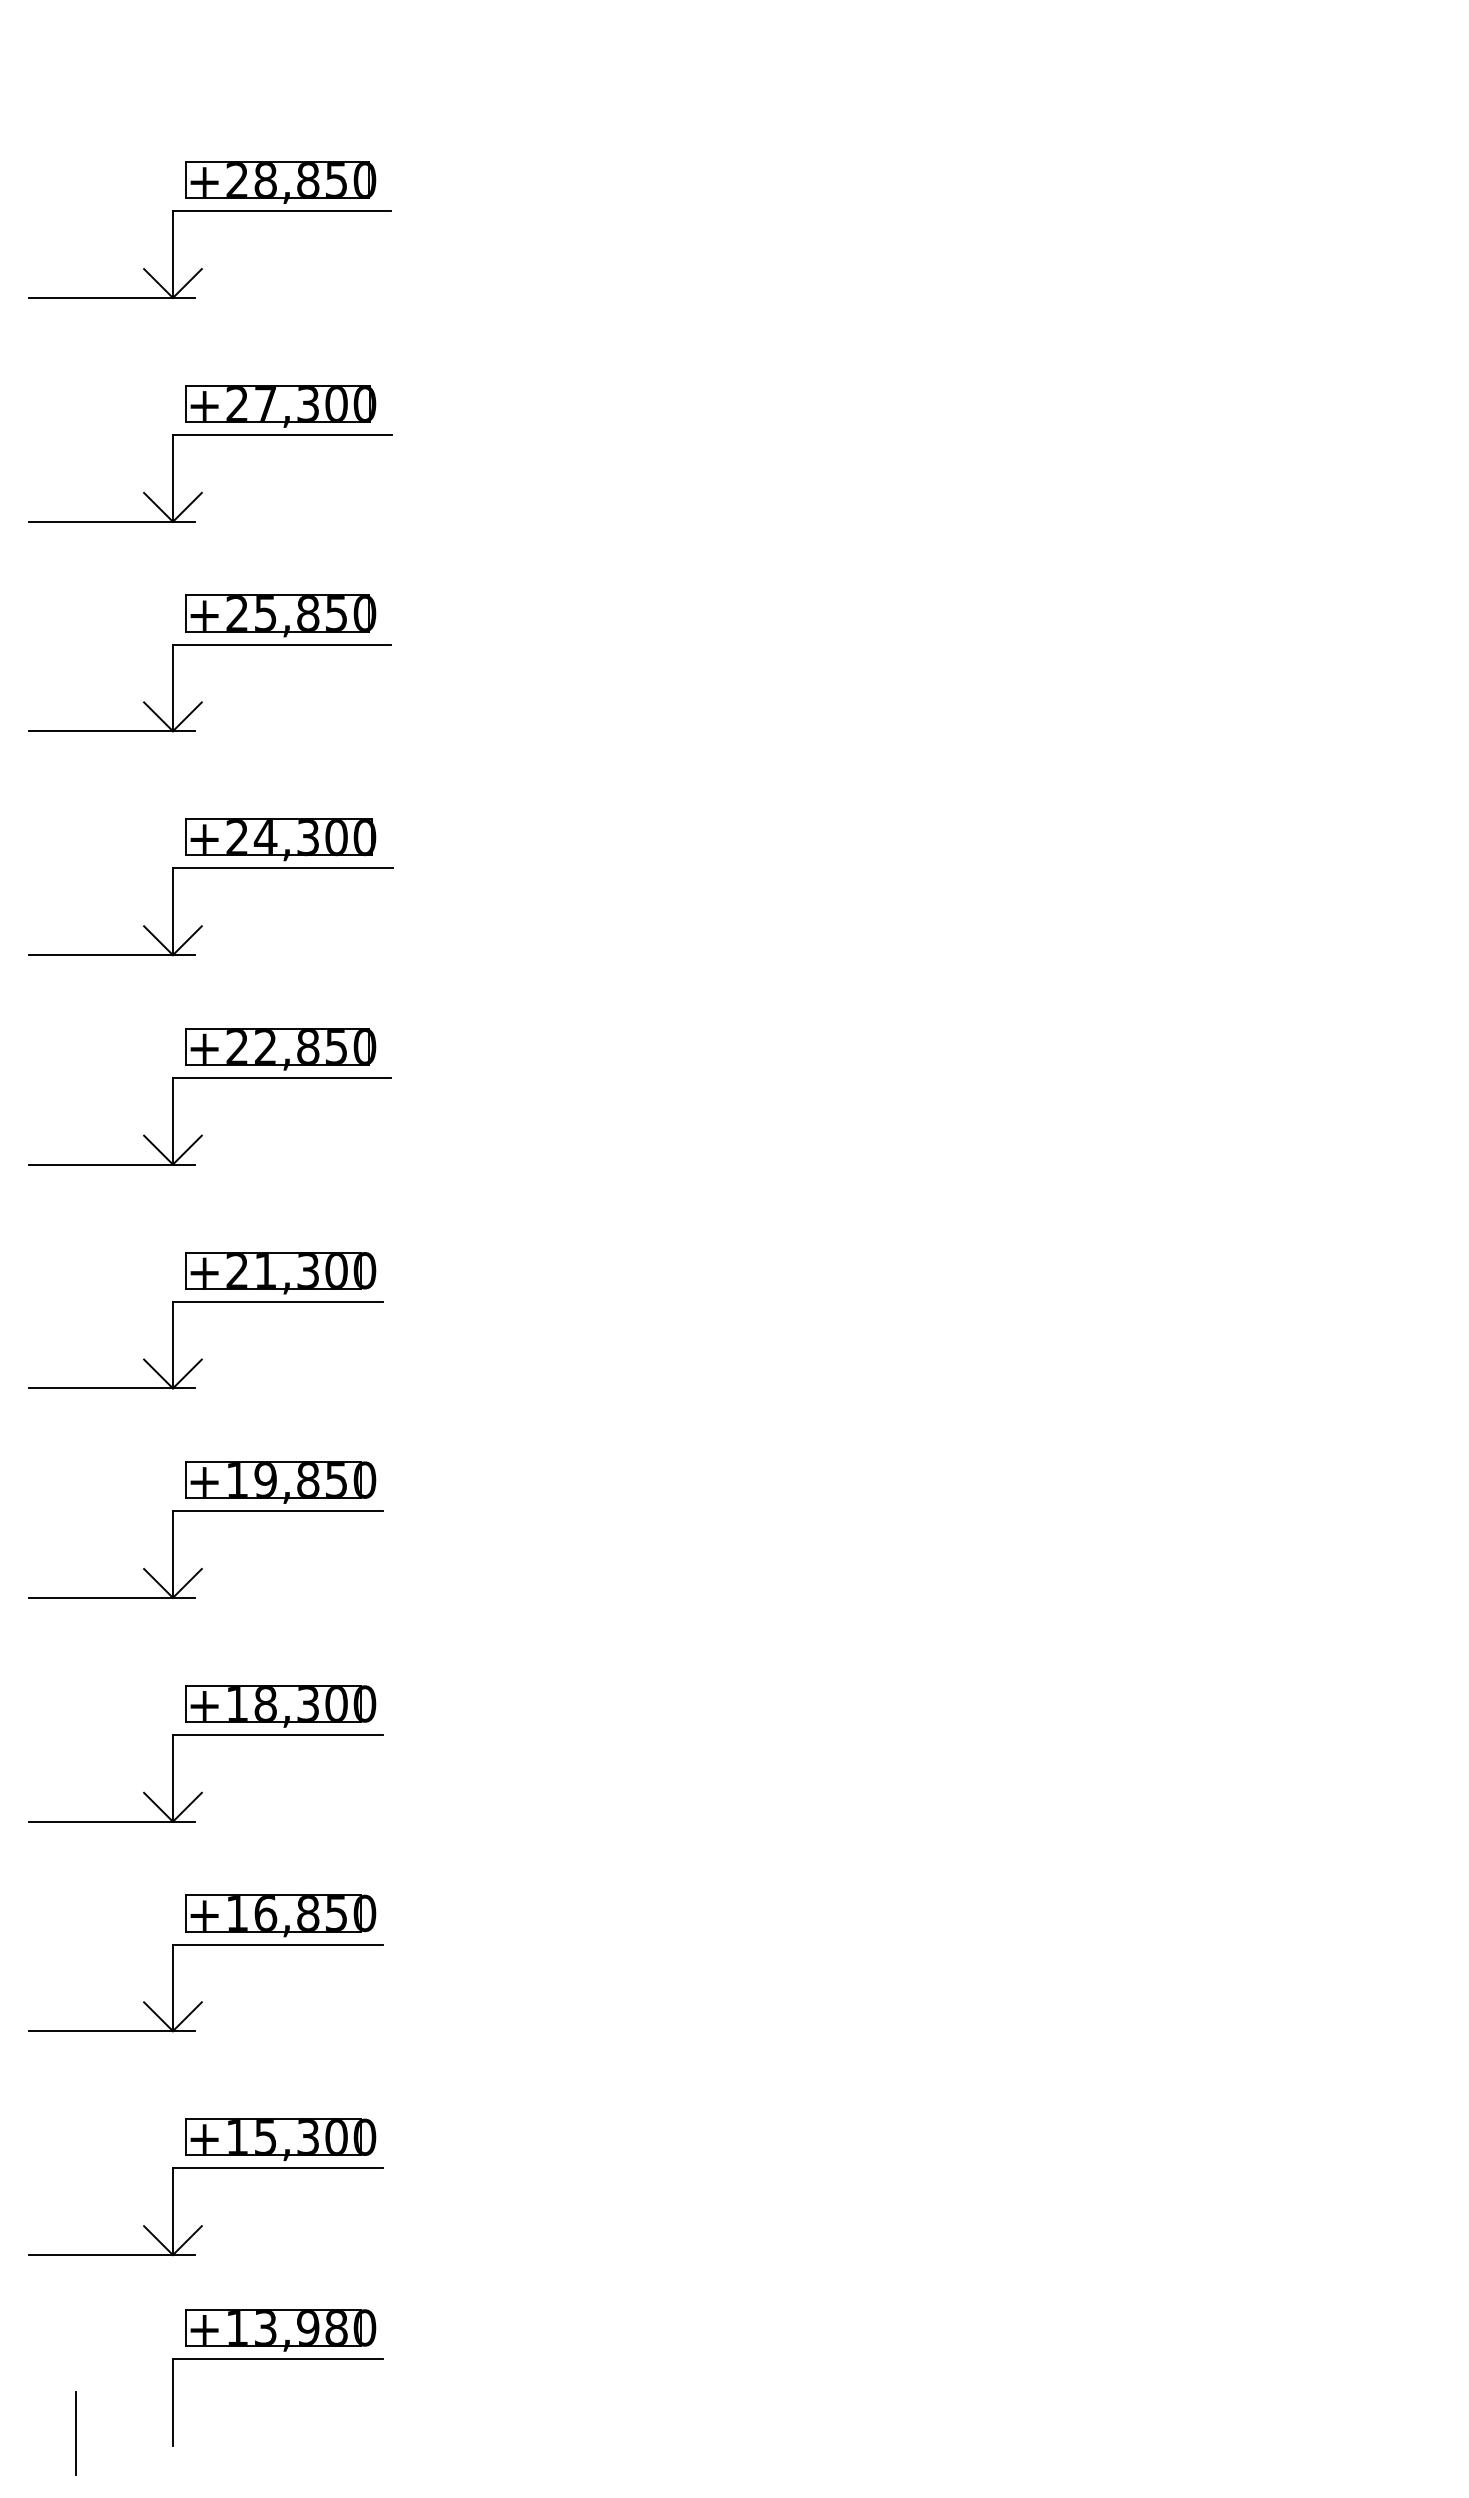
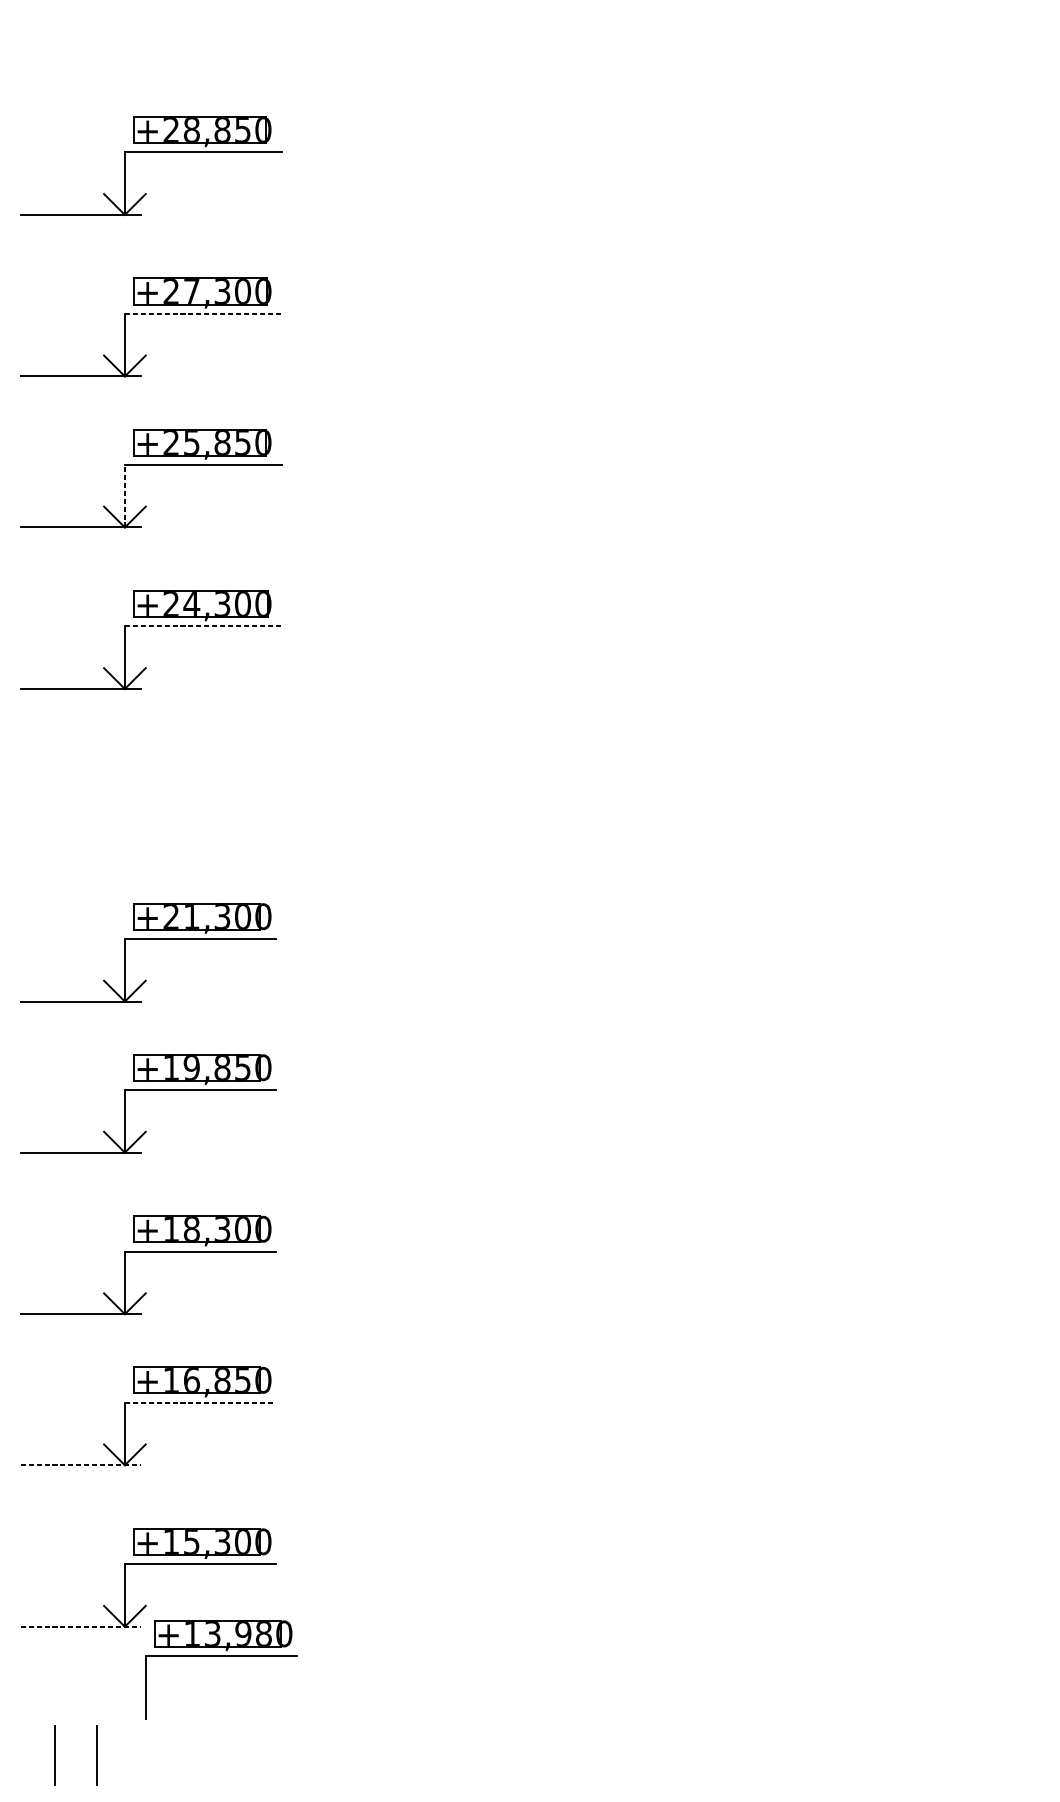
line: (282, 435) -> (203, 314), solid -> dashed
line: (172, 687) -> (124, 495), solid -> dashed
line: (283, 868) -> (204, 626), solid -> dashed
part: (209, 1078) -> (151, 778), removed
line: (277, 1944) -> (200, 1402), solid -> dashed
line: (112, 2031) -> (81, 1465), solid -> dashed
line: (112, 2255) -> (81, 1627), solid -> dashed
part: (277, 2359) -> (221, 1656), moved
line: (133, 2433) -> (96, 1755), added

